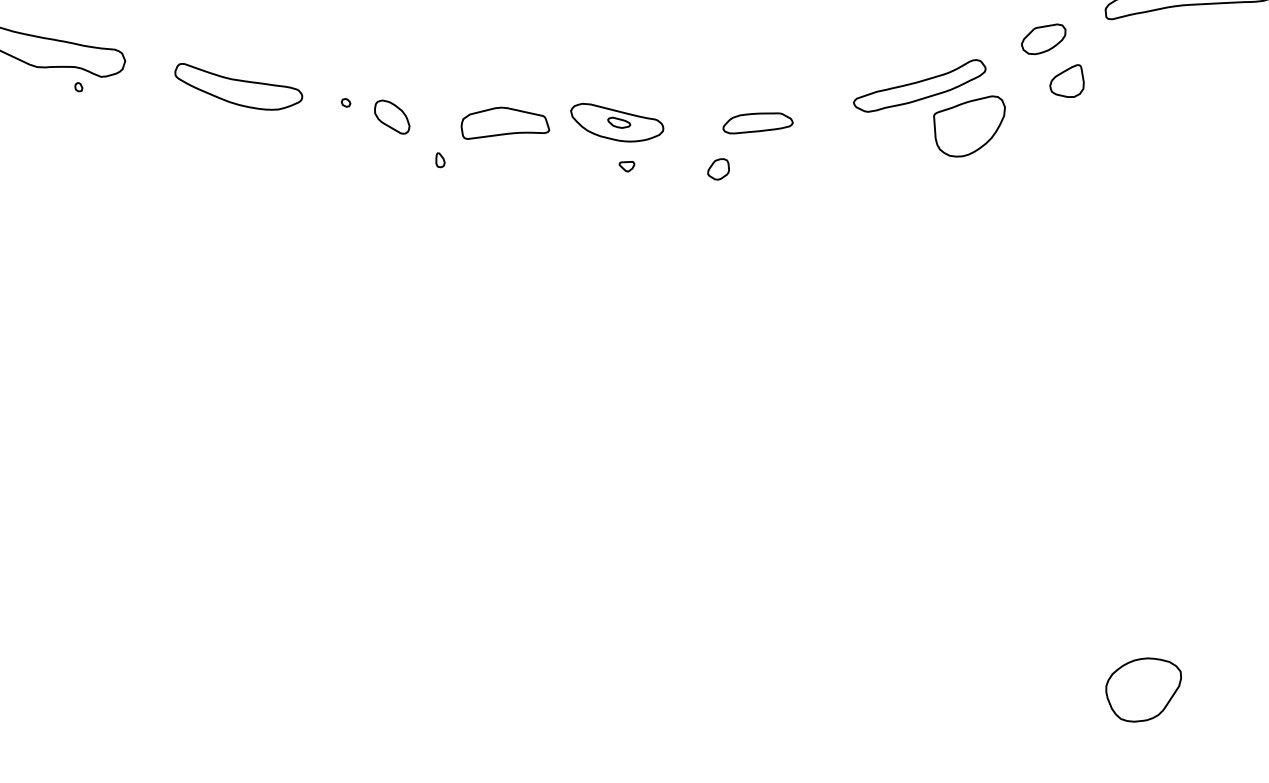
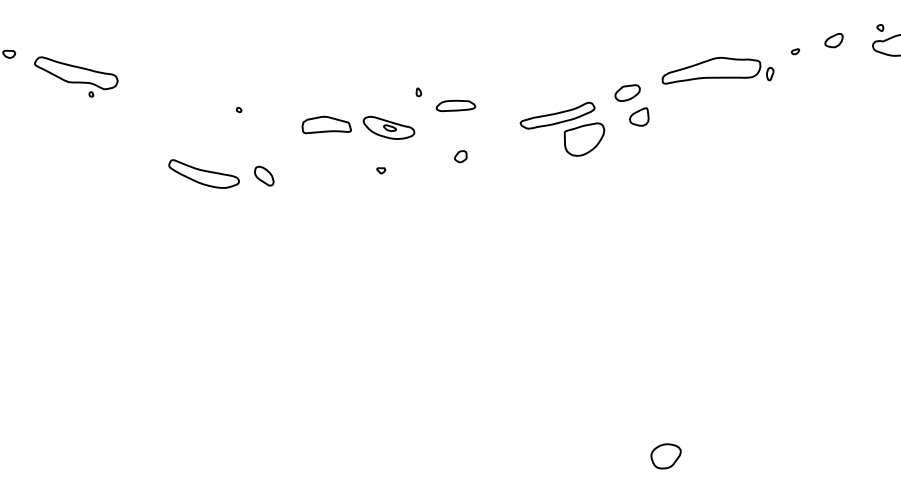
part: (237, 85) -> (203, 173), moved
part: (392, 115) -> (264, 175), moved
part: (757, 122) -> (455, 105), moved
part: (439, 160) -> (418, 92), moved
part: (627, 166) -> (381, 170), moved
part: (717, 169) -> (460, 156), moved
part: (1142, 690) -> (665, 456), size x0.7

